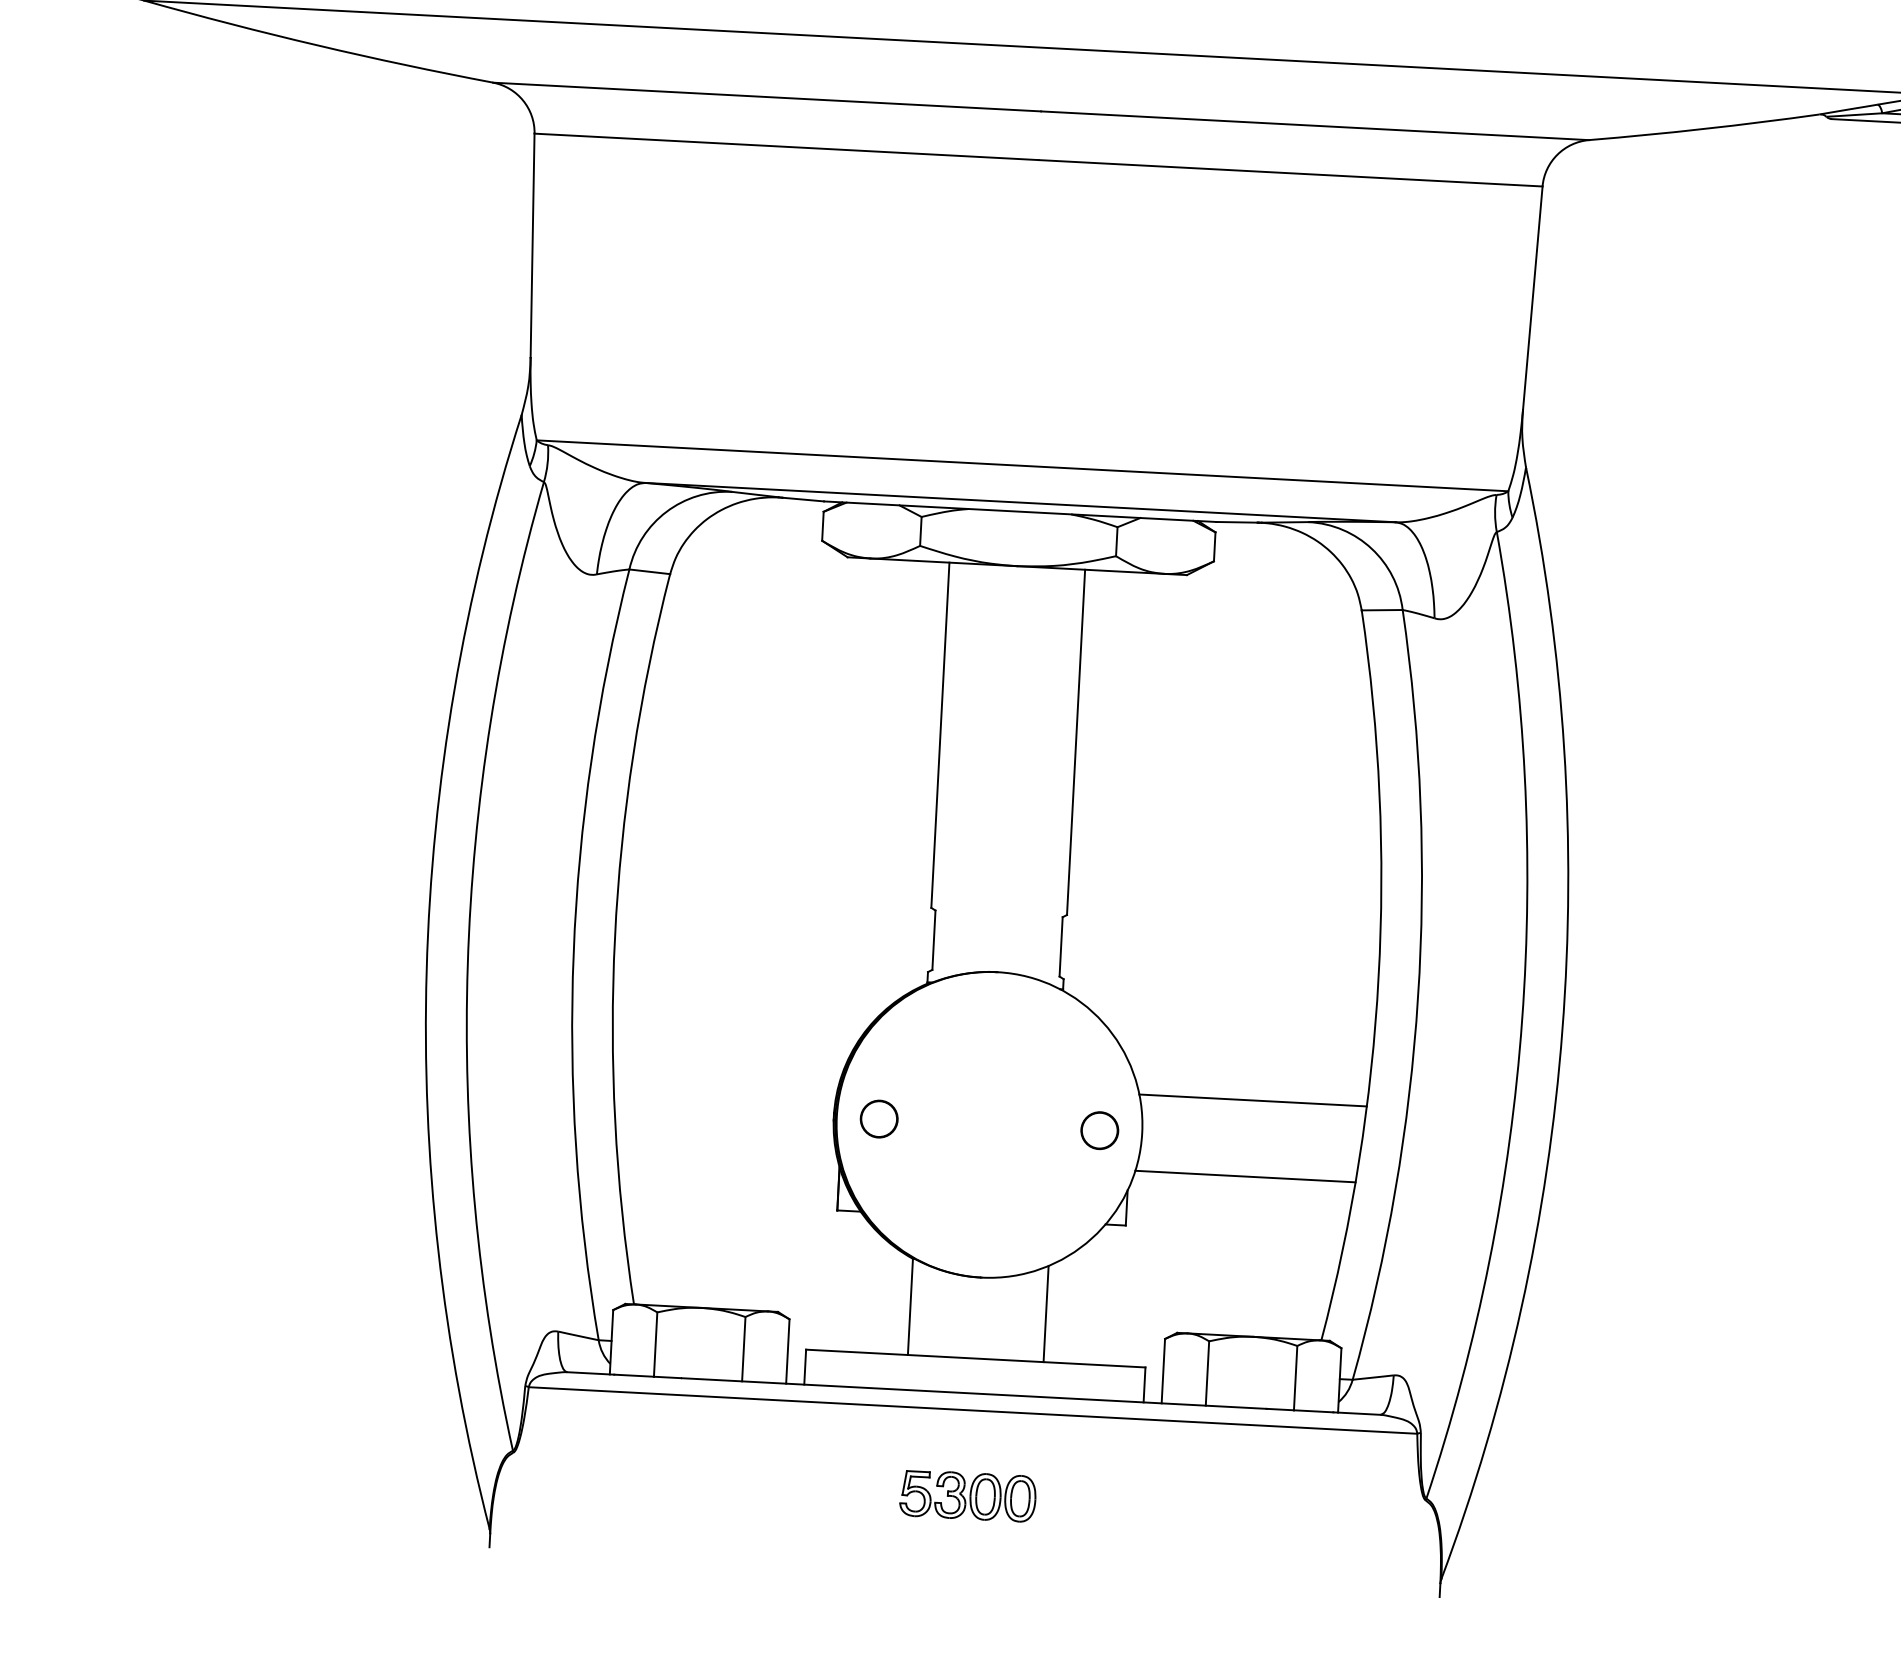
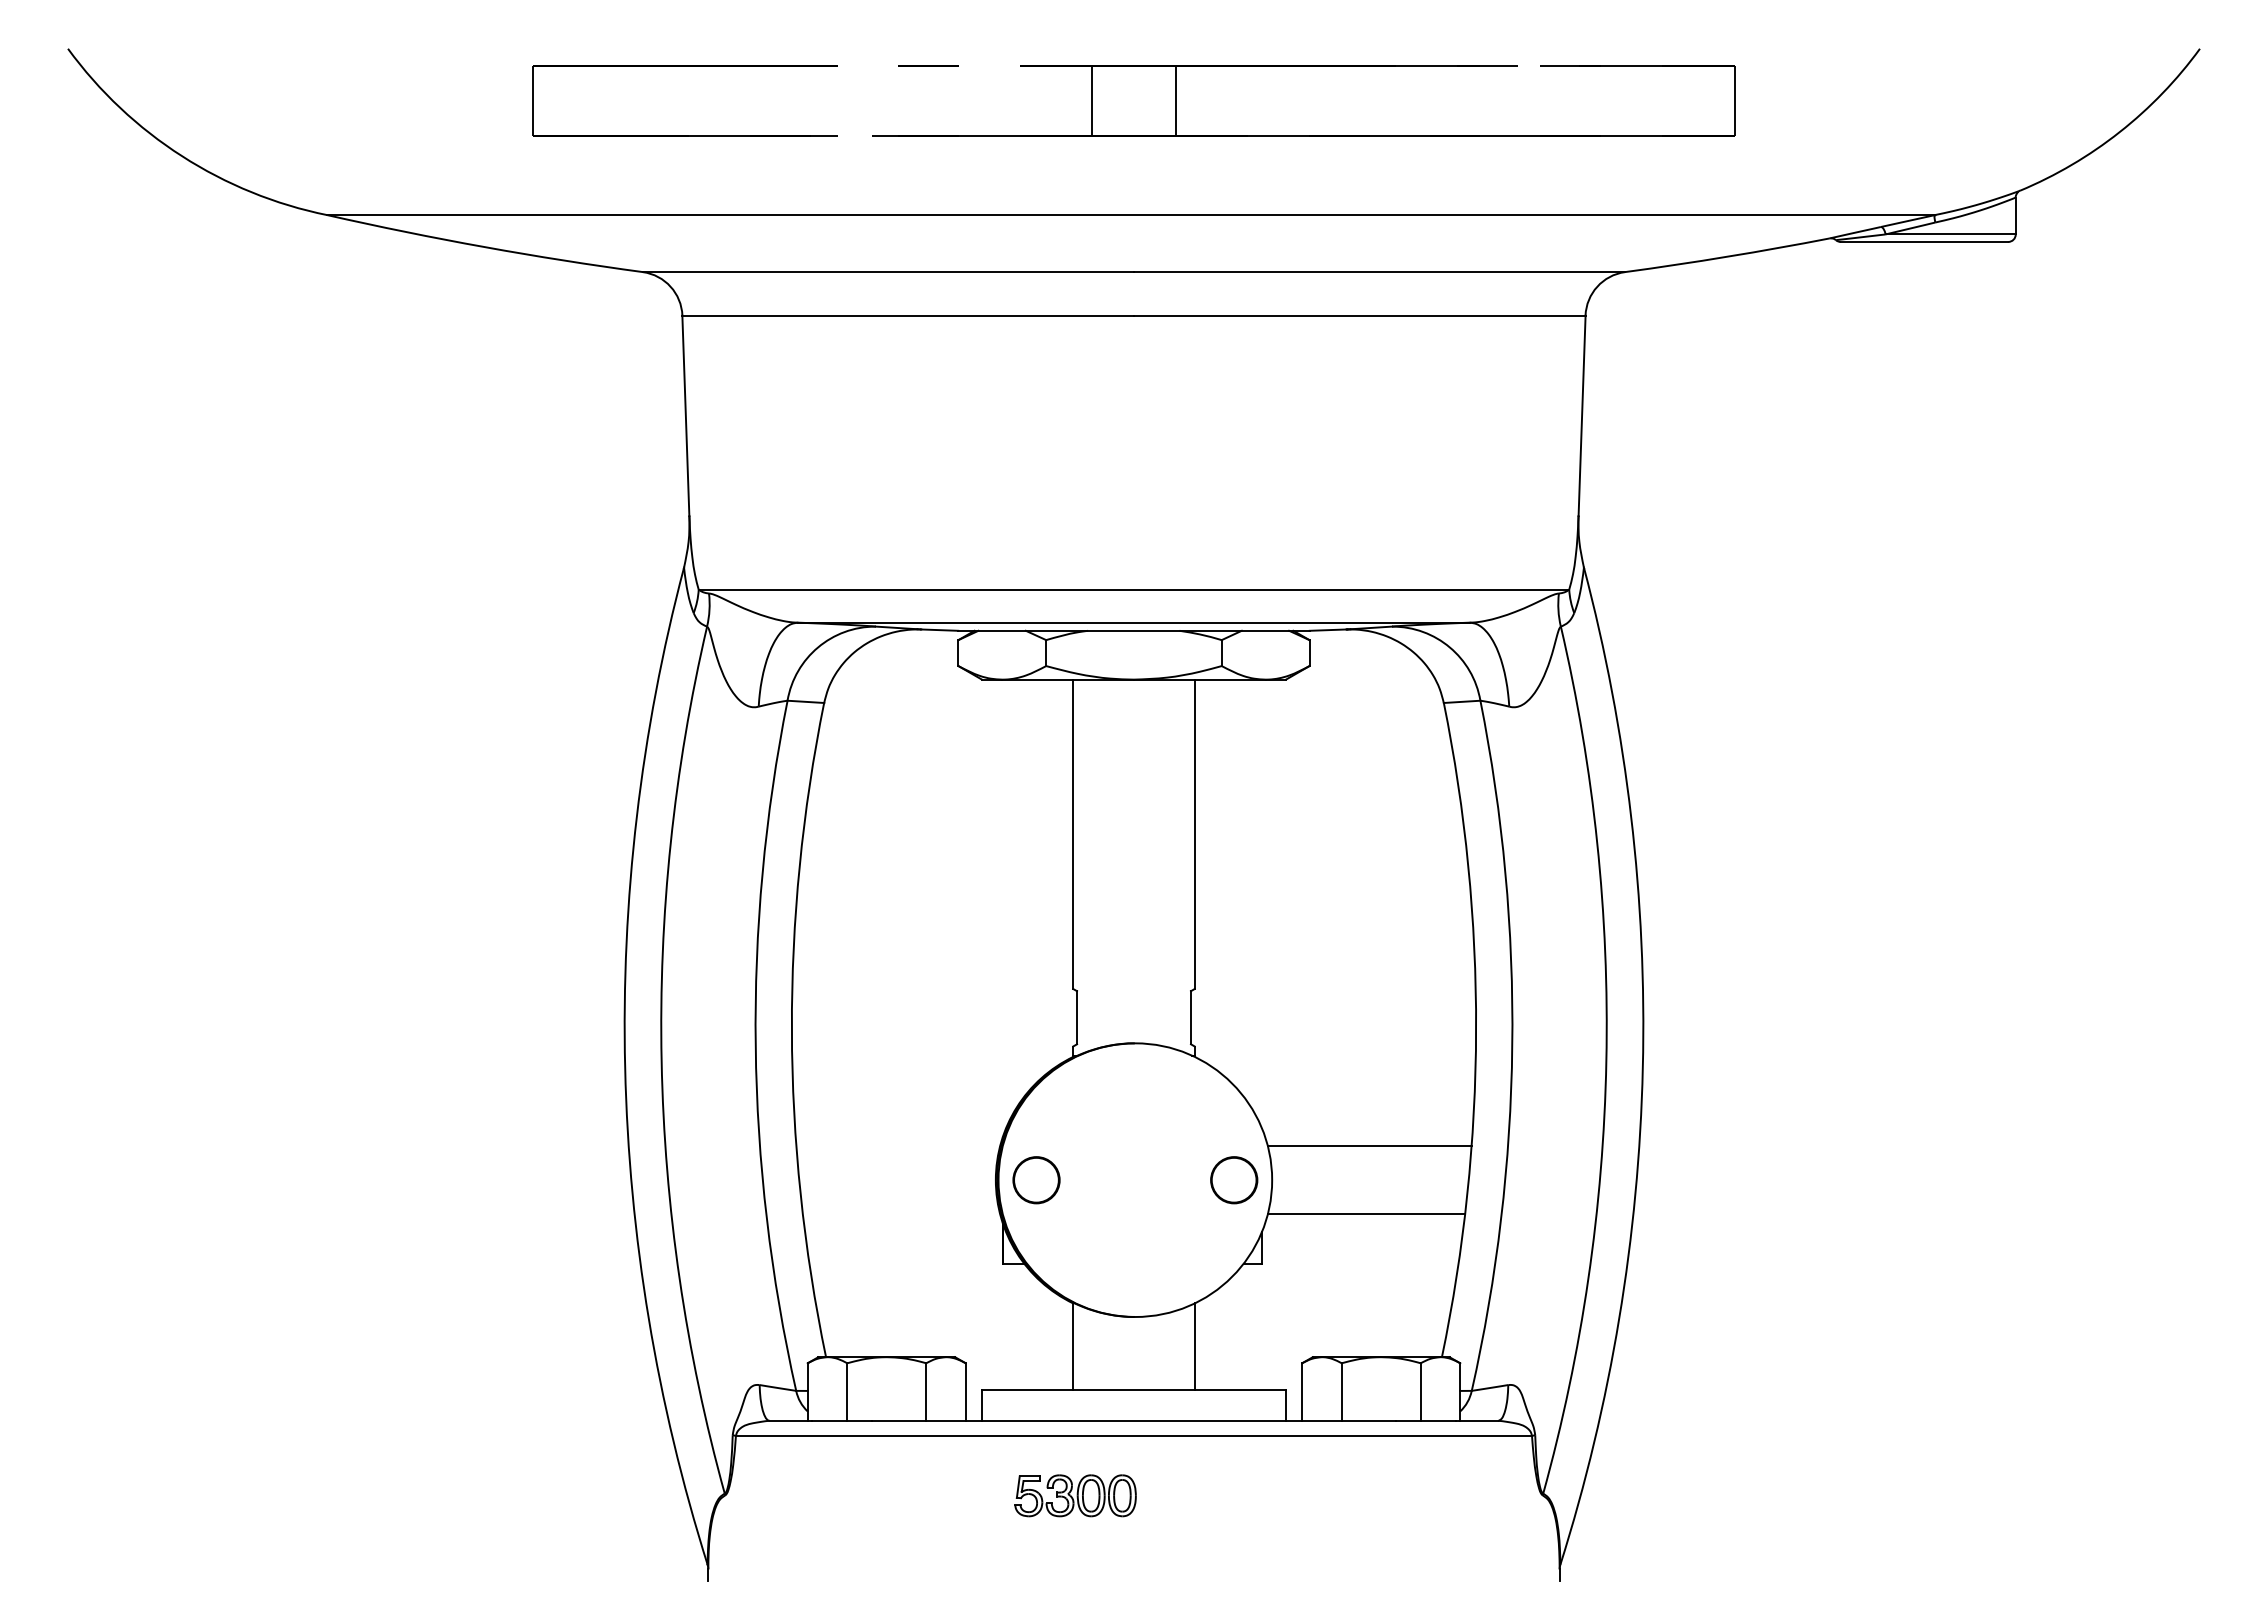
circle: (879, 1118) -> (1036, 1179), size x1.4
circle: (1099, 1129) -> (1233, 1179), size x1.4
part: (968, 1495) -> (1075, 1495), moved

